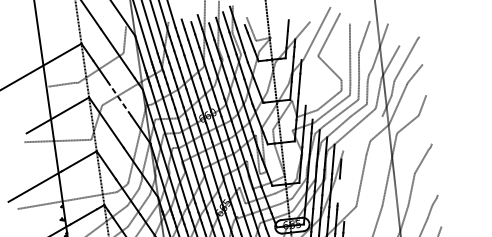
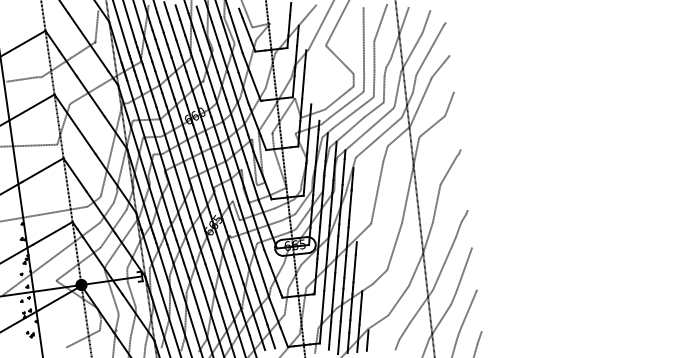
line: (403, 35) -> (426, 21), added
line: (119, 99) -> (90, 96), dashed -> solid
line: (362, 133) -> (378, 137), added
line: (338, 191) -> (350, 205), added

